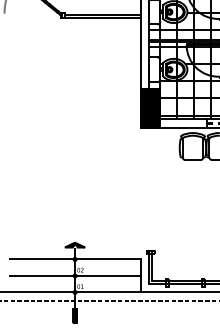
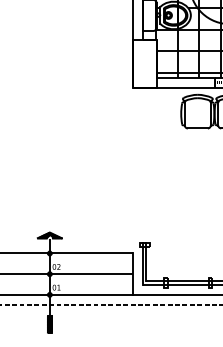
hatch: (150, 108) -> (144, 64), removed

